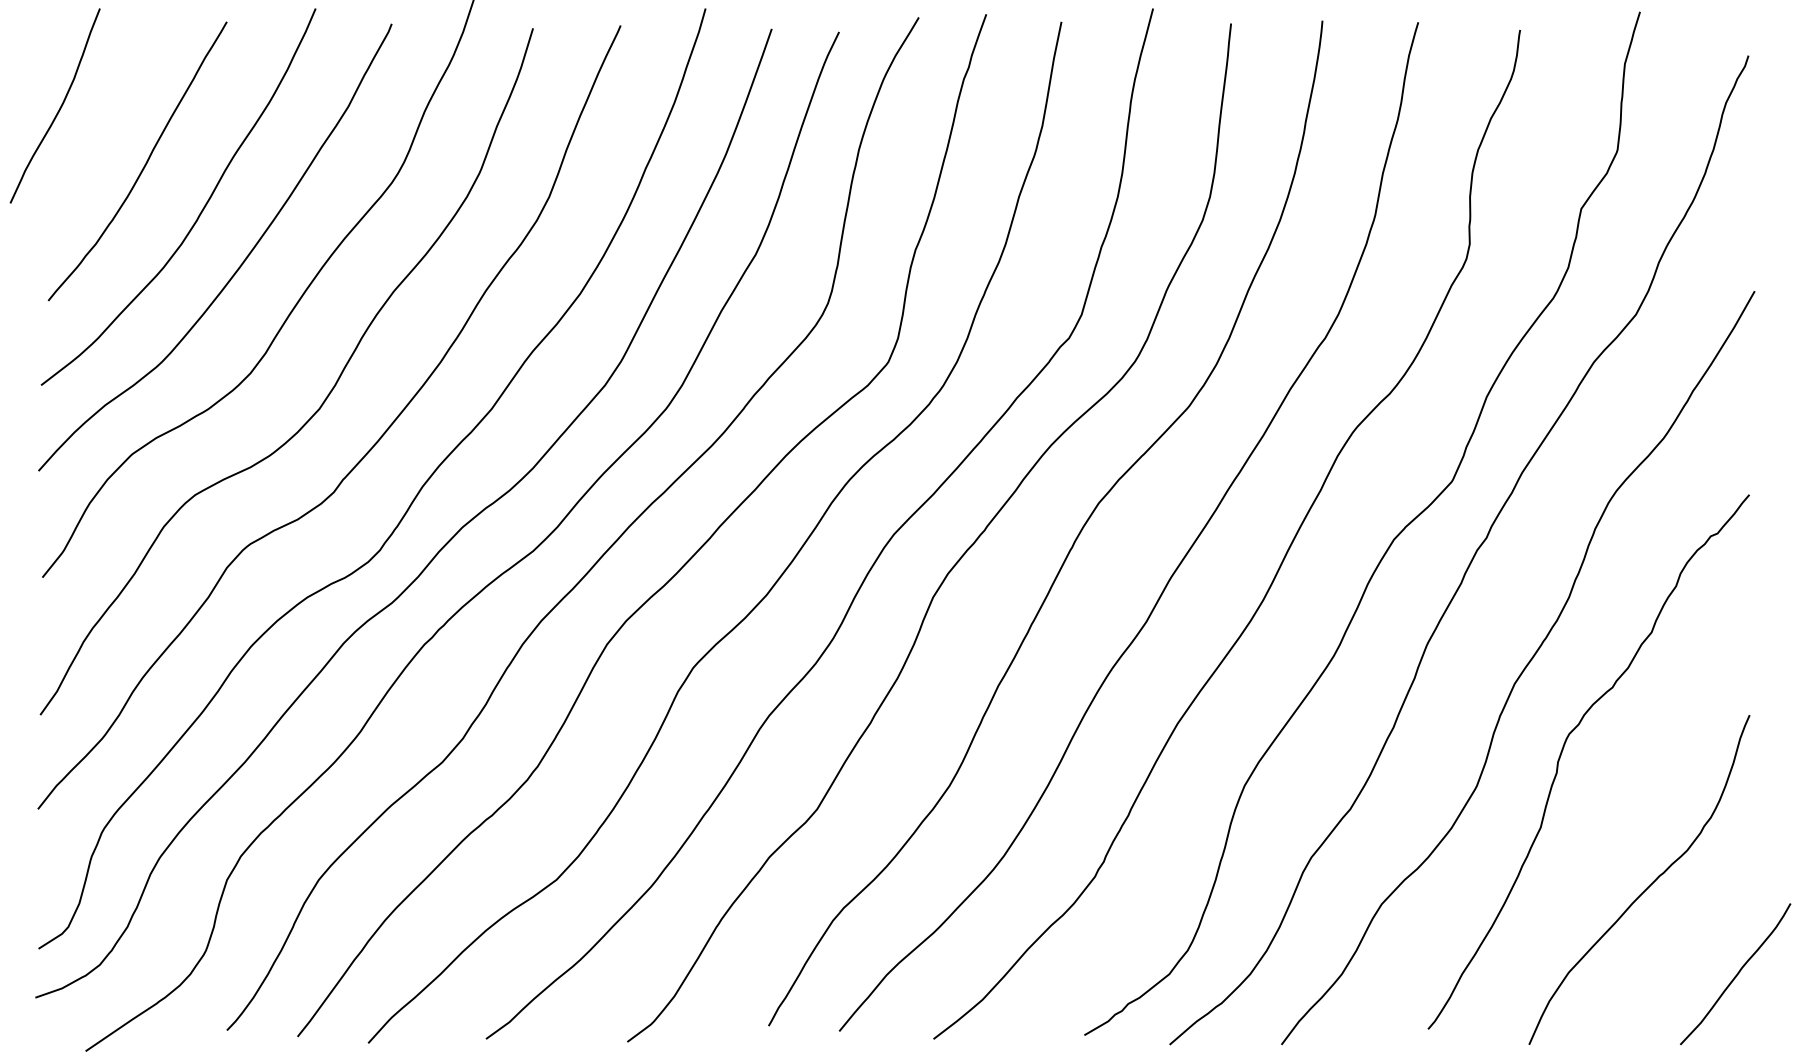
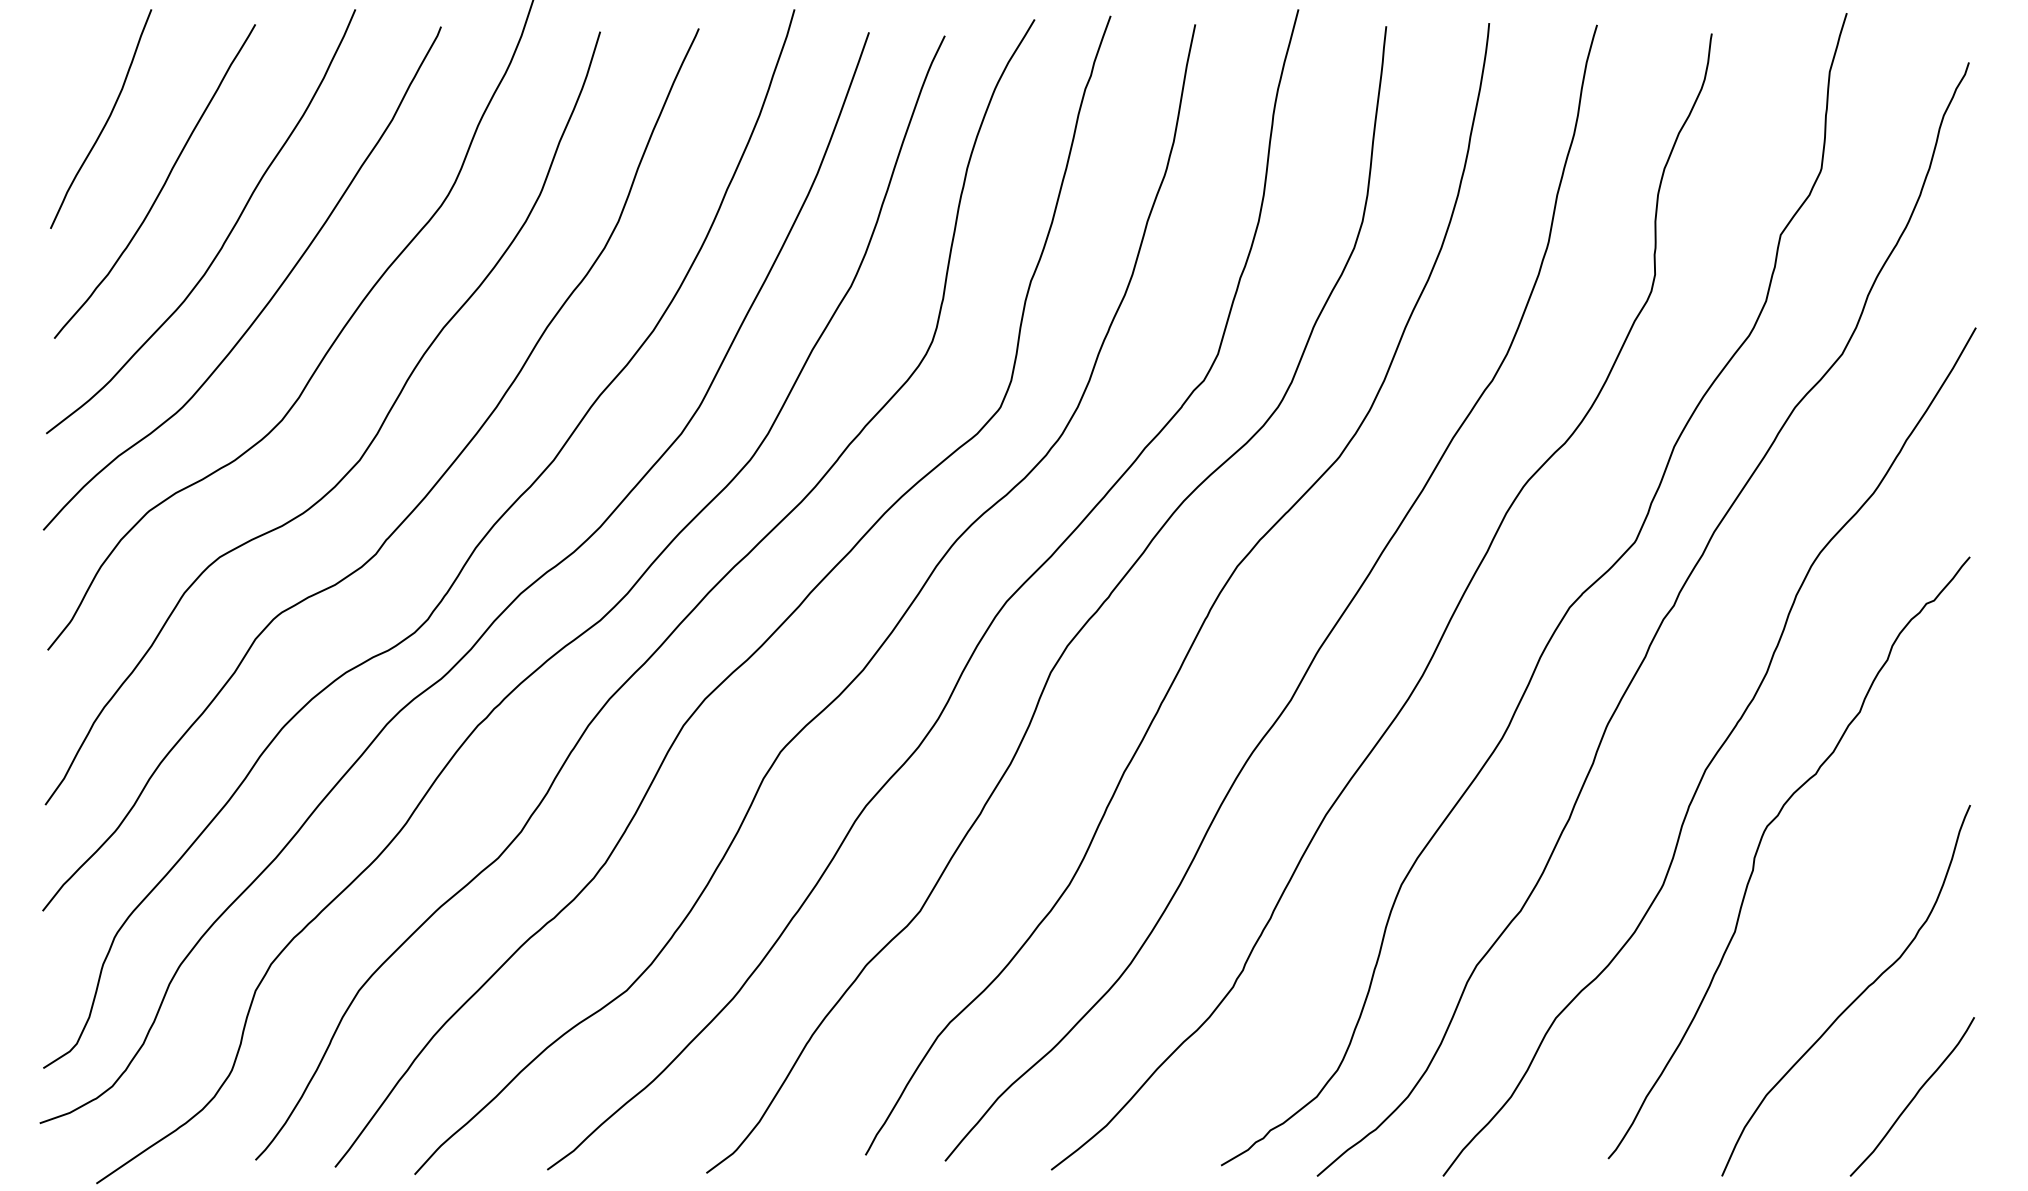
curve: (60, 107) -> (106, 120), moved
curve: (1736, 973) -> (1913, 1096), moved

